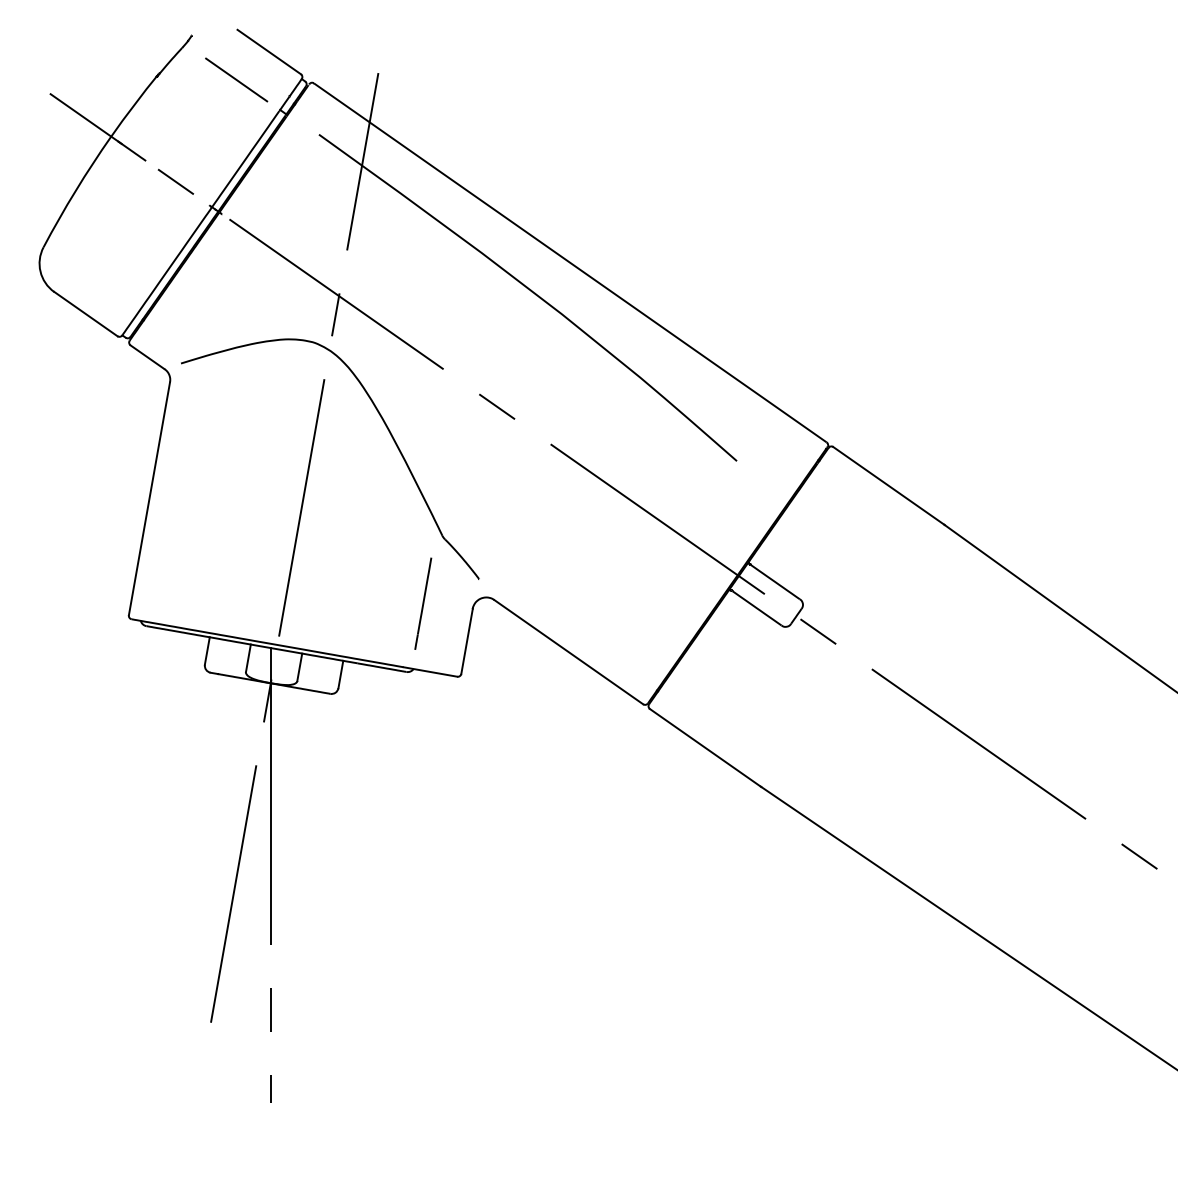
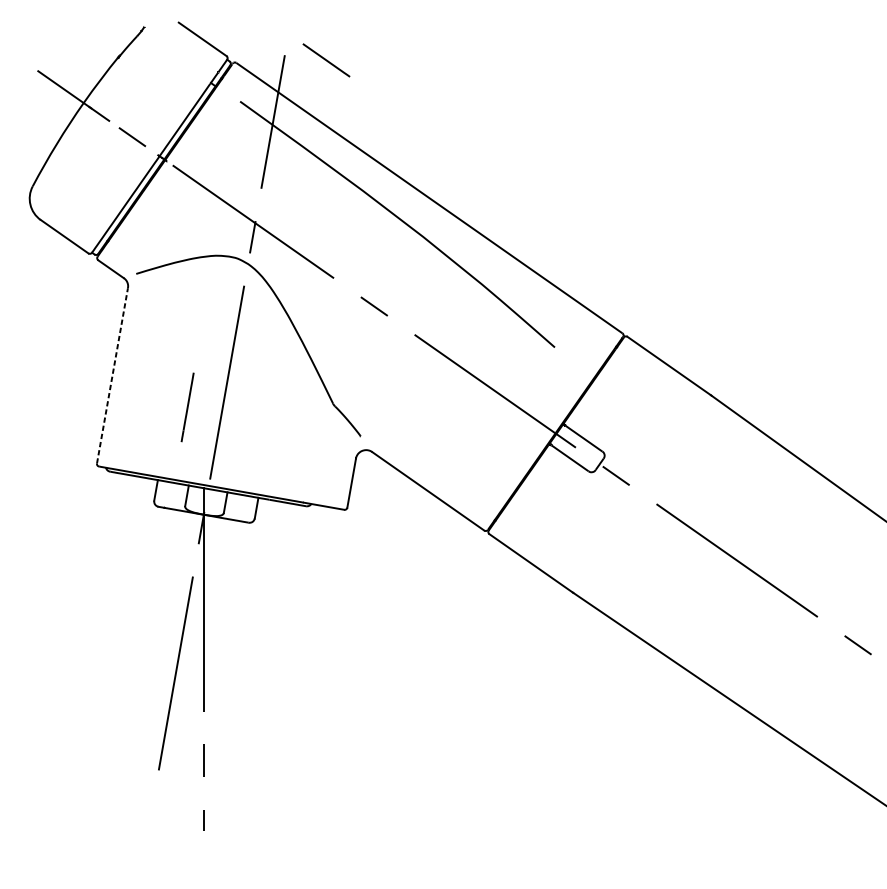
line: (236, 79) -> (326, 60), moved
line: (149, 498) -> (112, 375), solid -> dashed
line: (423, 603) -> (187, 407), moved

